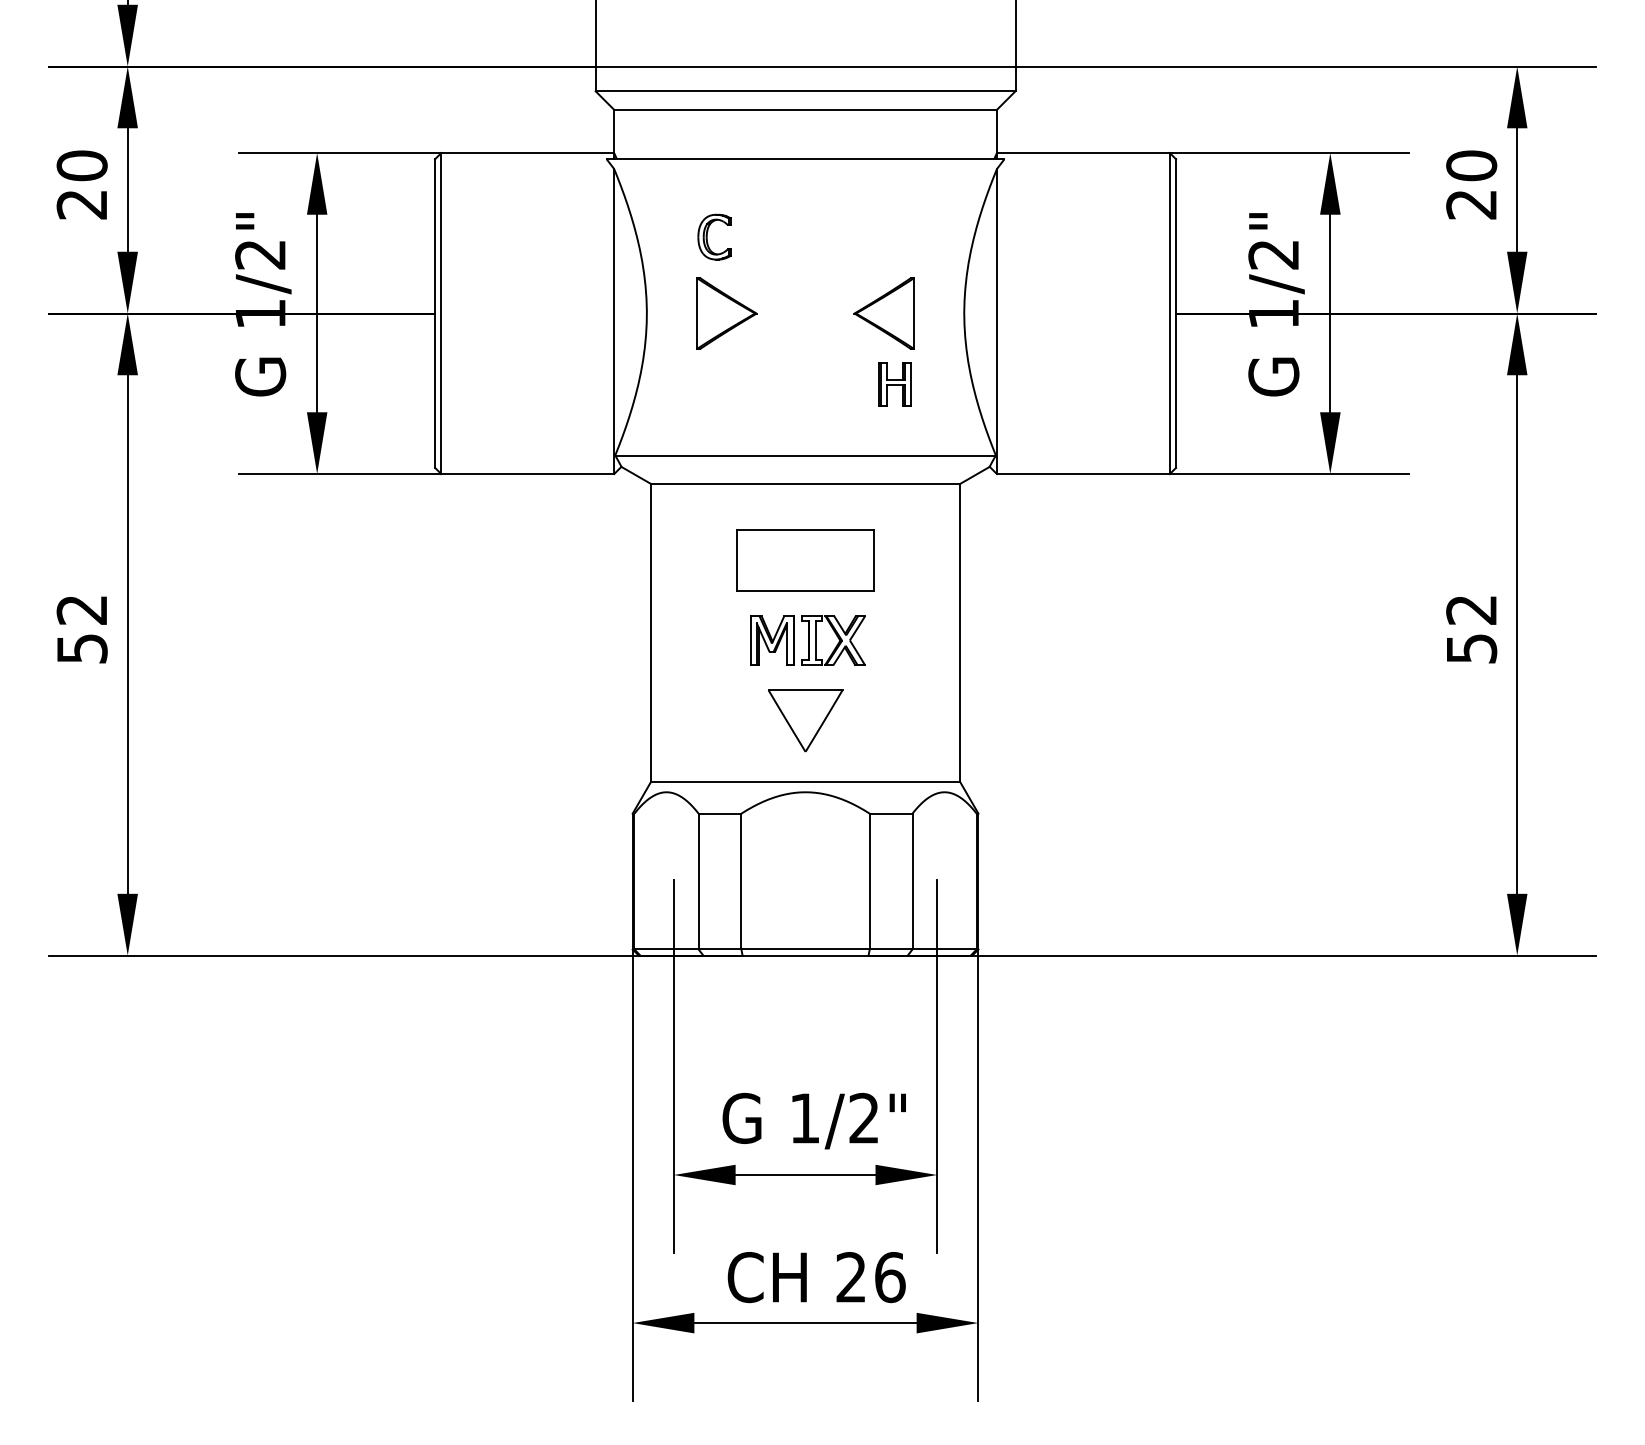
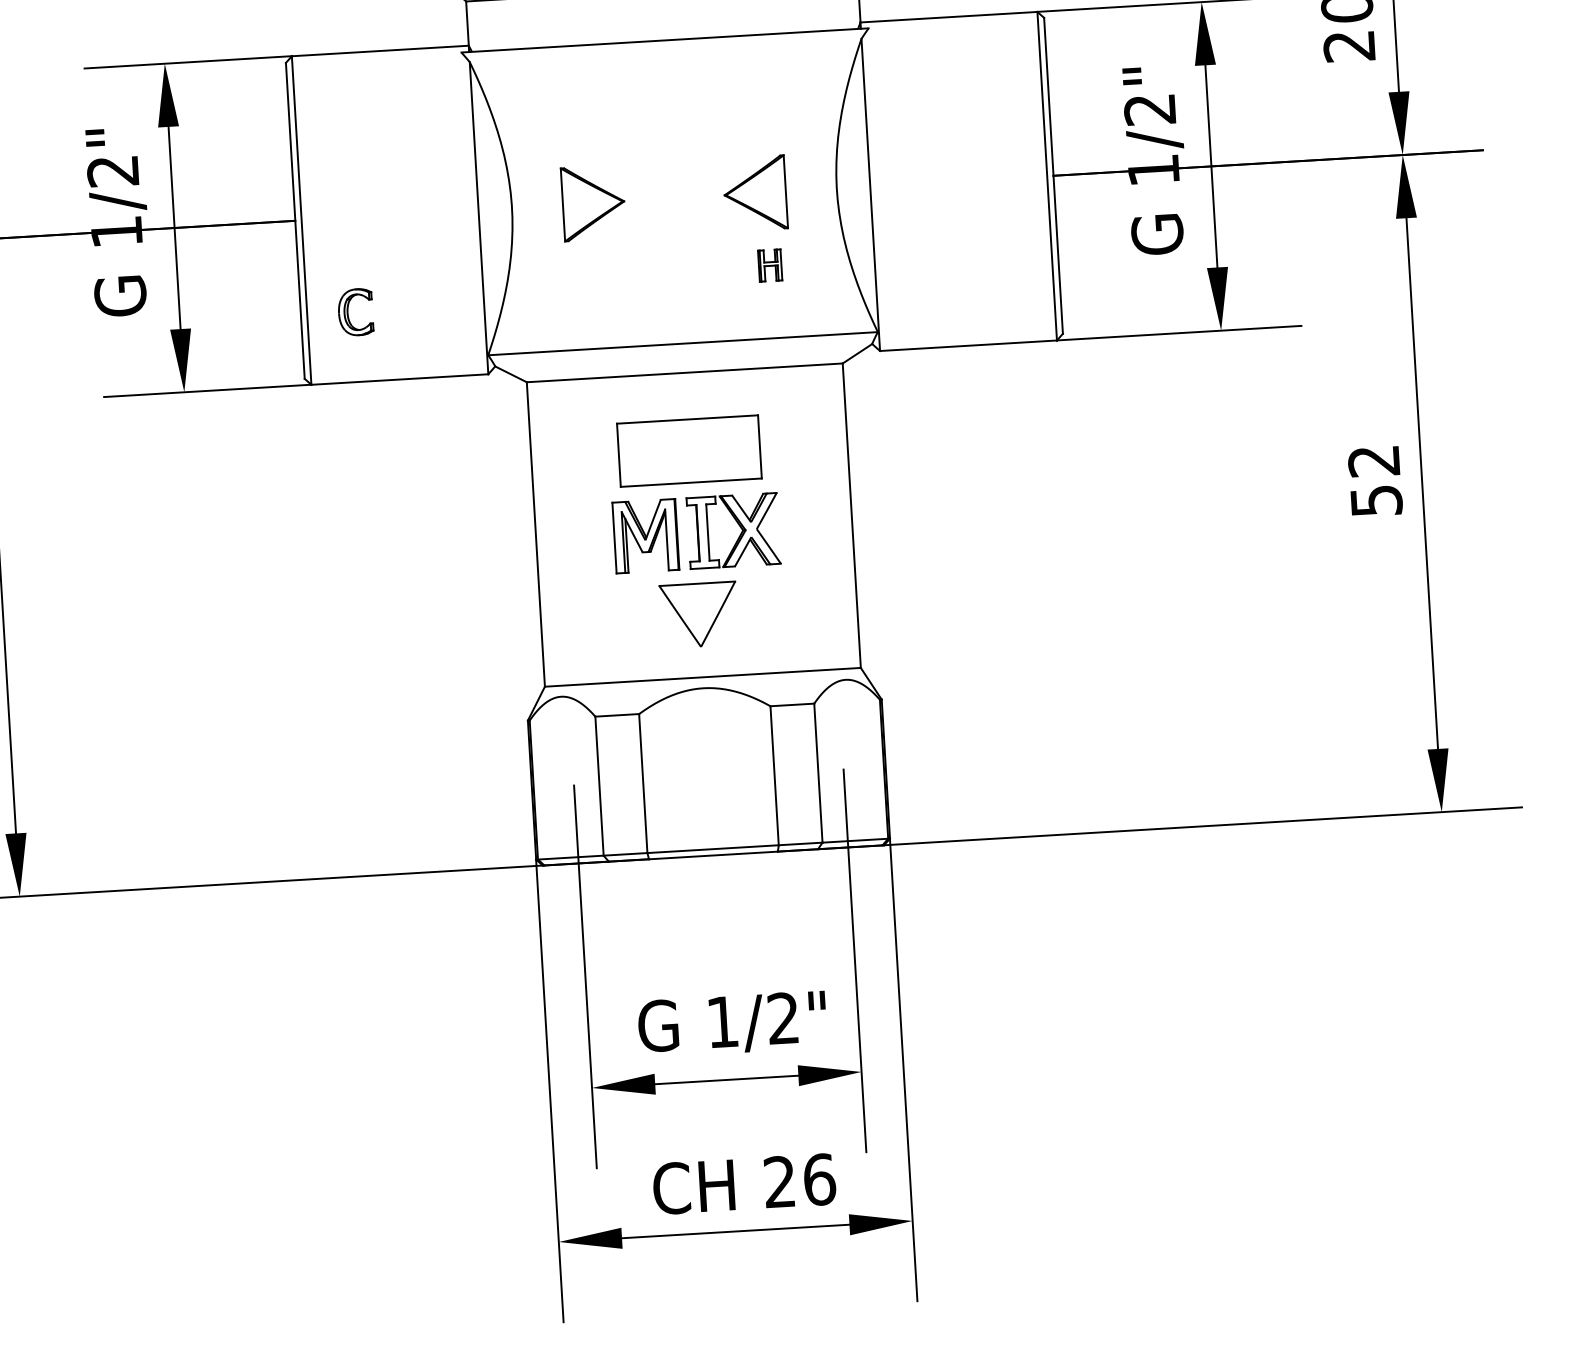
part: (707, 236) -> (348, 312), moved
part: (894, 384) -> (769, 265), size x0.7
part: (807, 640) -> (696, 532), size x1.4

